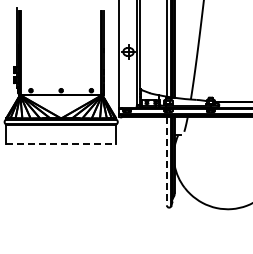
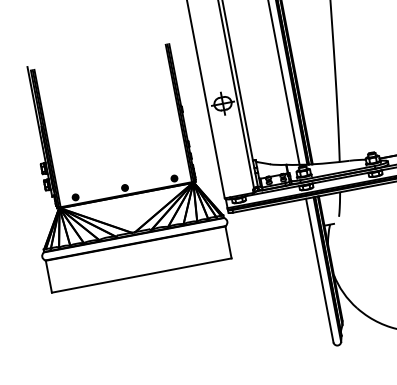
line: (61, 144) -> (142, 275), dashed -> solid
line: (166, 161) -> (319, 270), dashed -> solid

